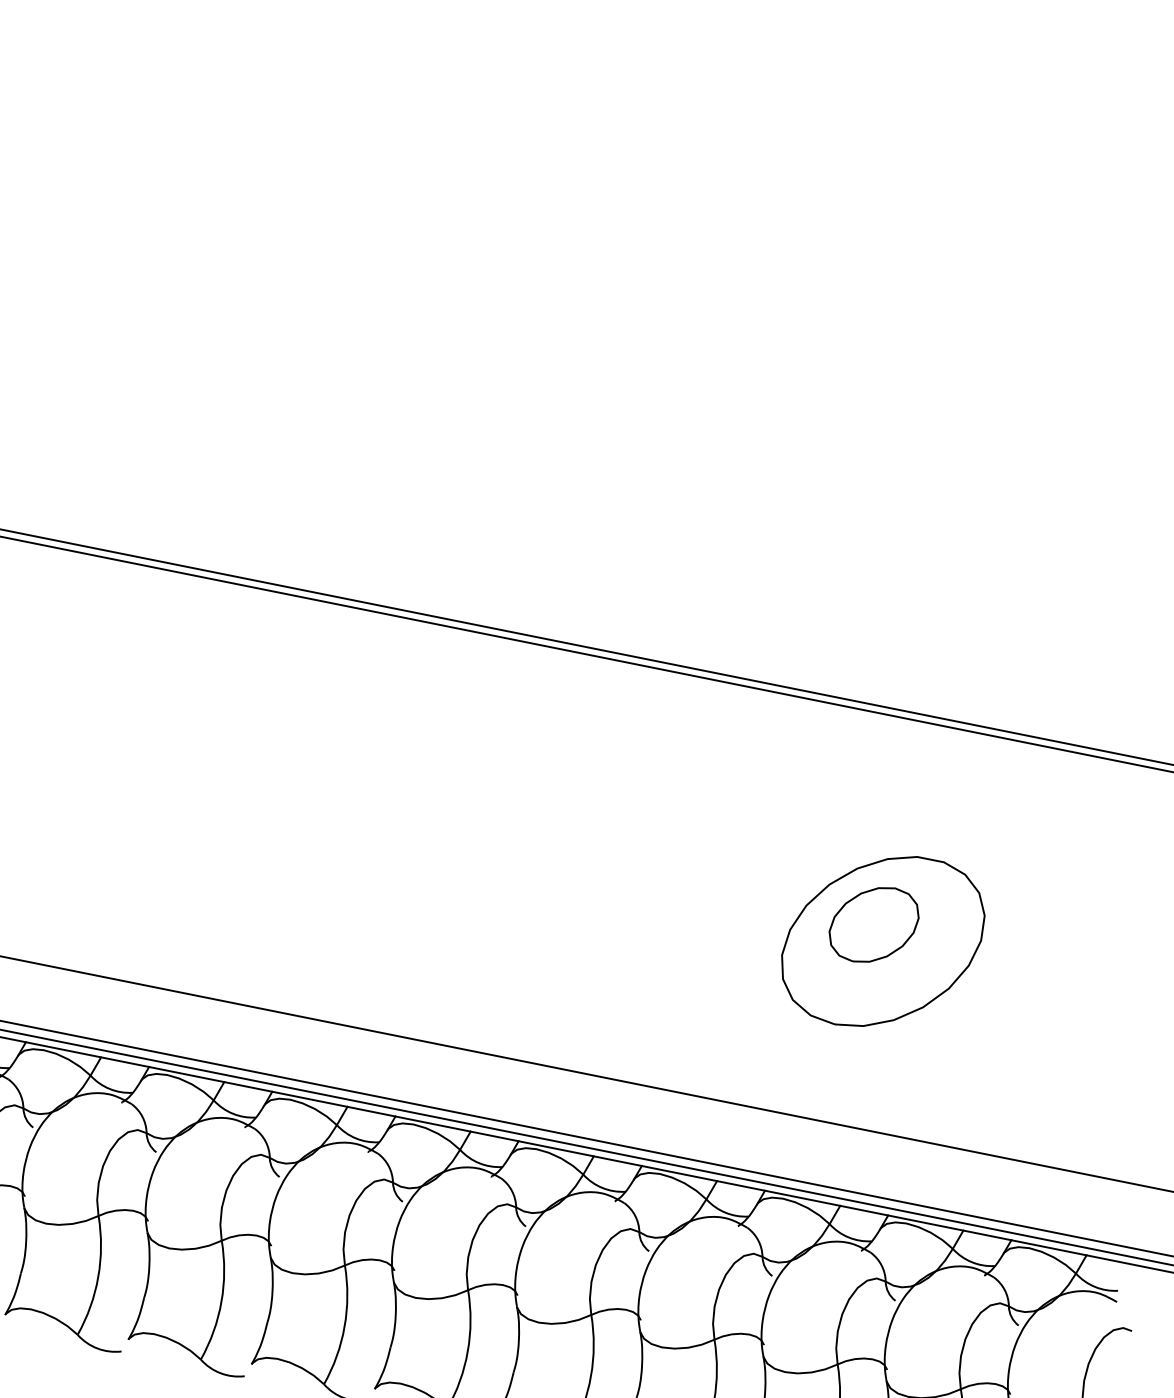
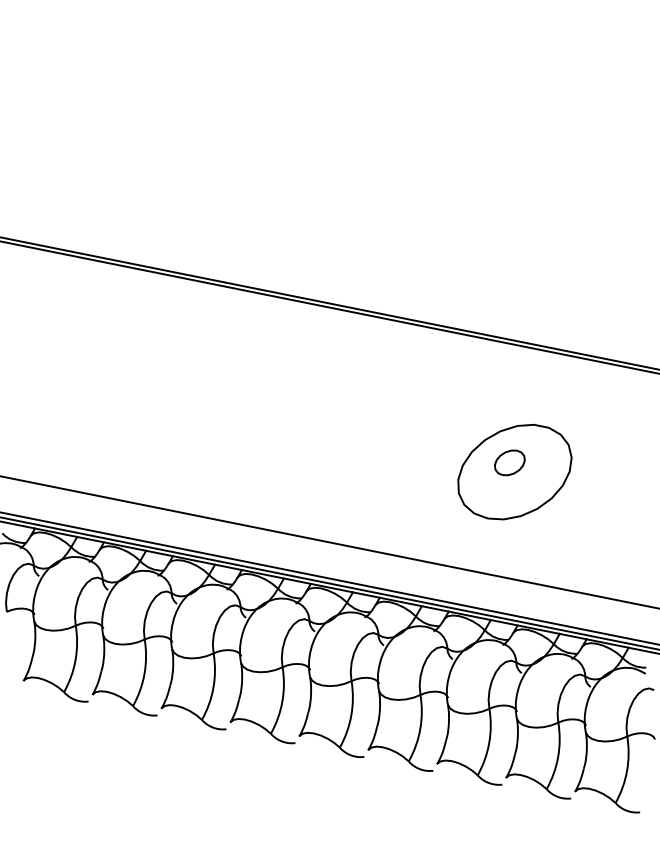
part: (873, 924) -> (509, 462), size x0.6

